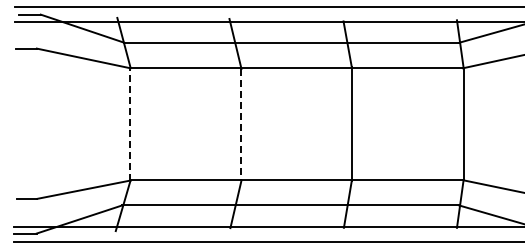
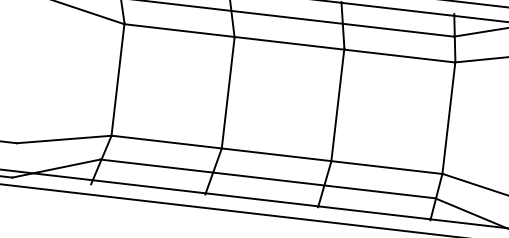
line: (130, 124) -> (117, 80), dashed -> solid
line: (241, 124) -> (228, 92), dashed -> solid

